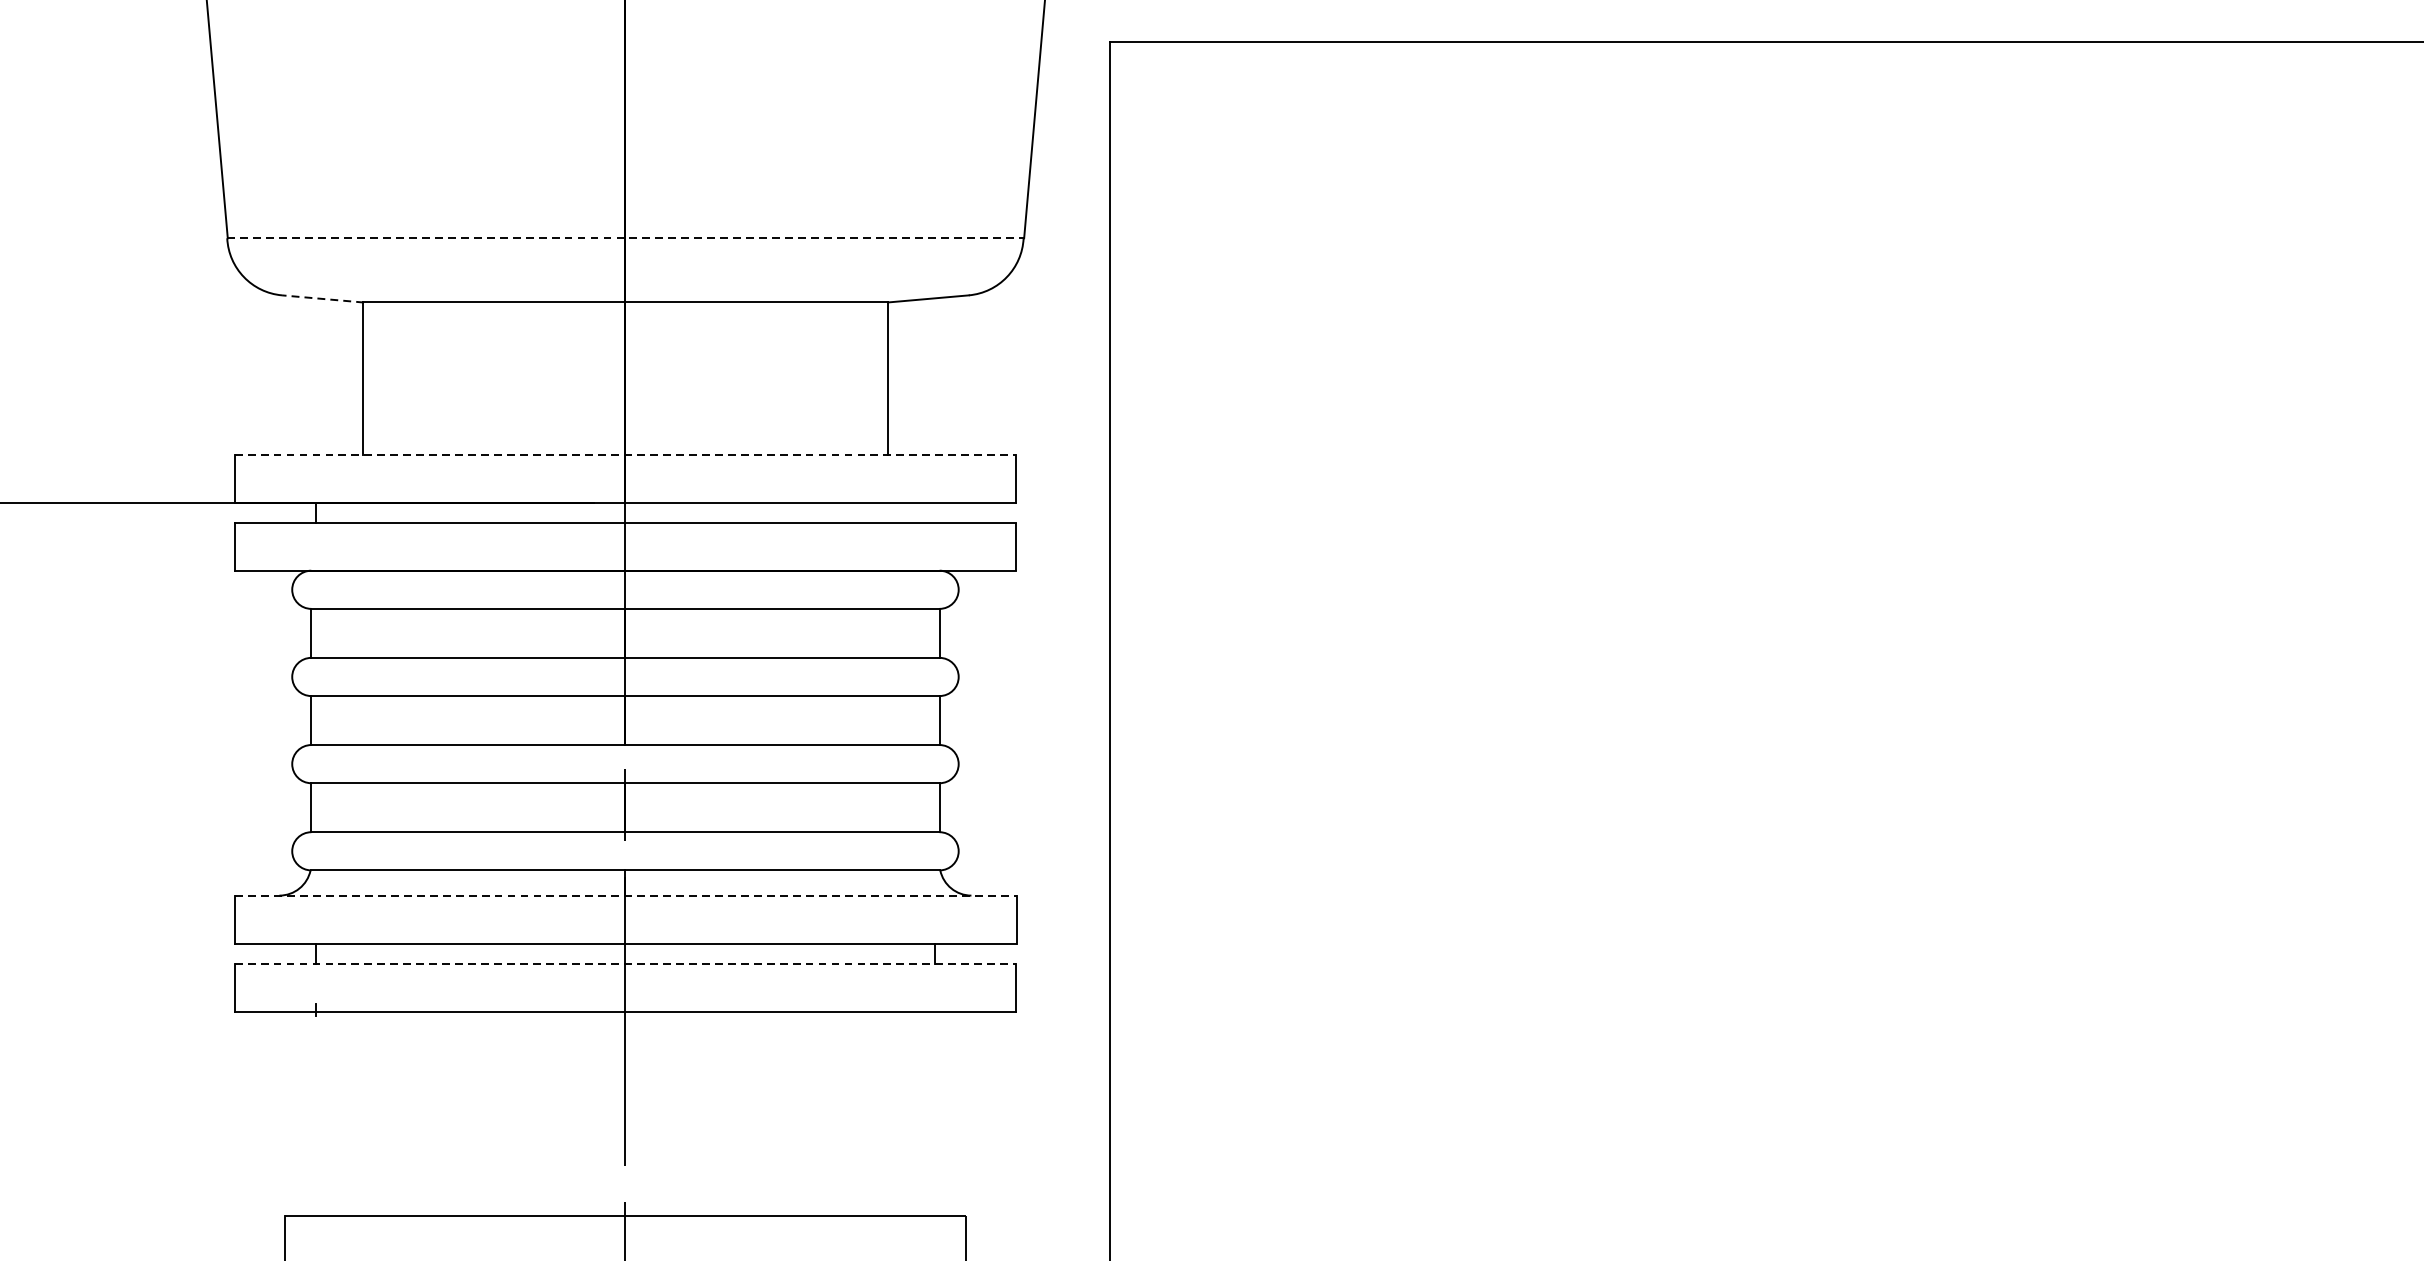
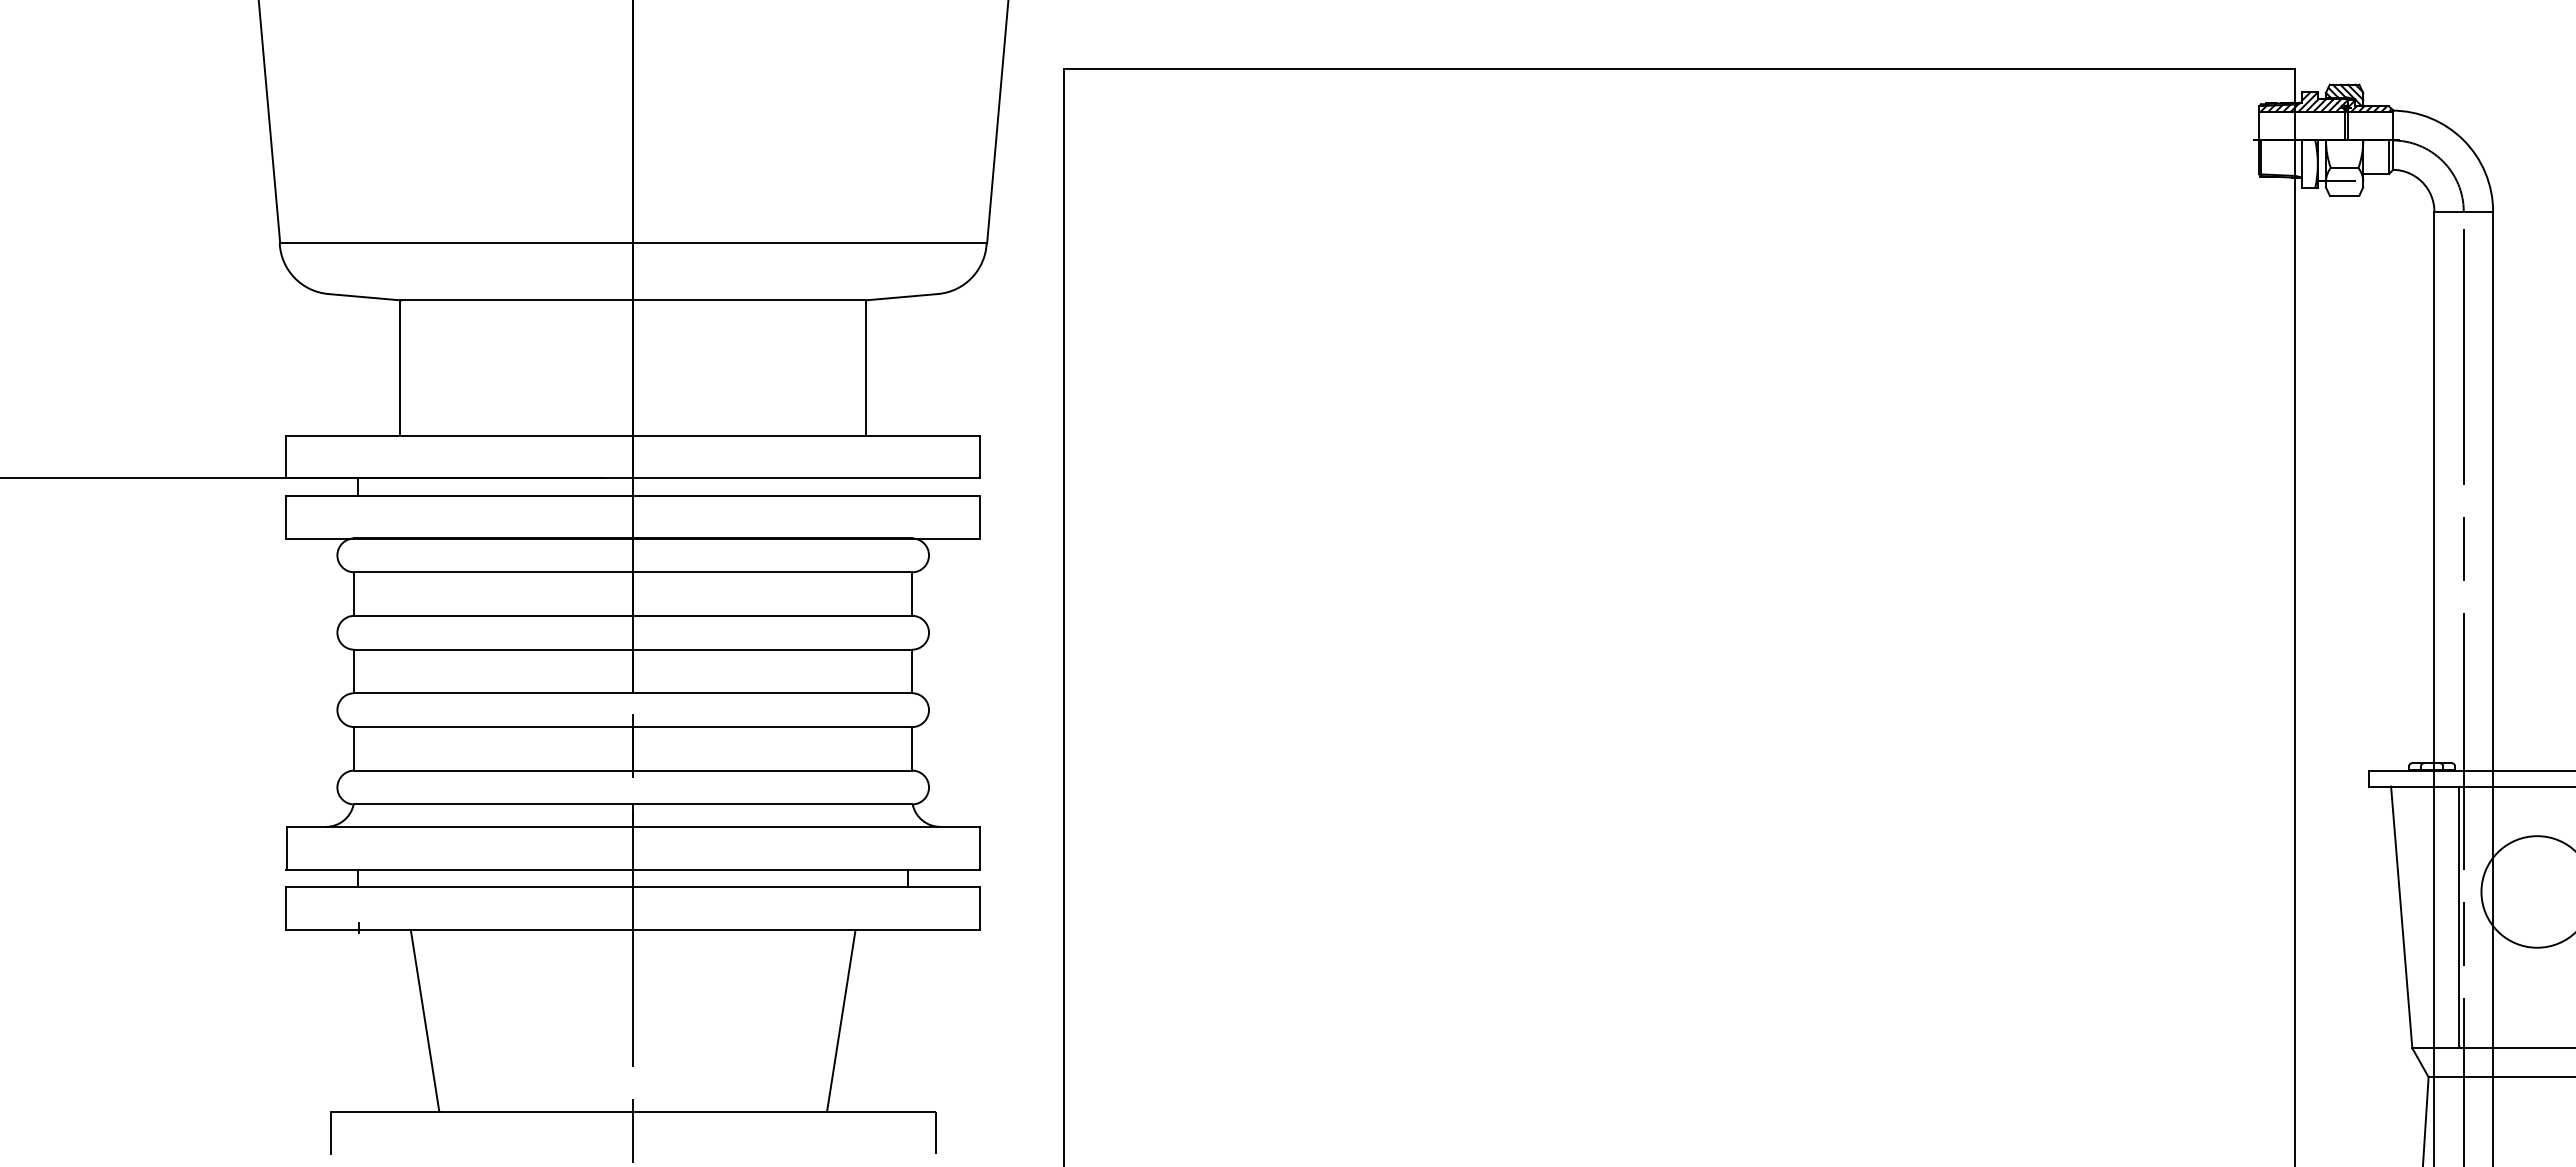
line: (625, 238) -> (633, 243), dashed -> solid
line: (322, 299) -> (364, 297), dashed -> solid
line: (625, 454) -> (633, 435), dashed -> solid
line: (625, 895) -> (633, 826), dashed -> solid
line: (625, 963) -> (633, 887), dashed -> solid
line: (390, 1113) -> (424, 1020), added
line: (860, 1113) -> (841, 1020), added

